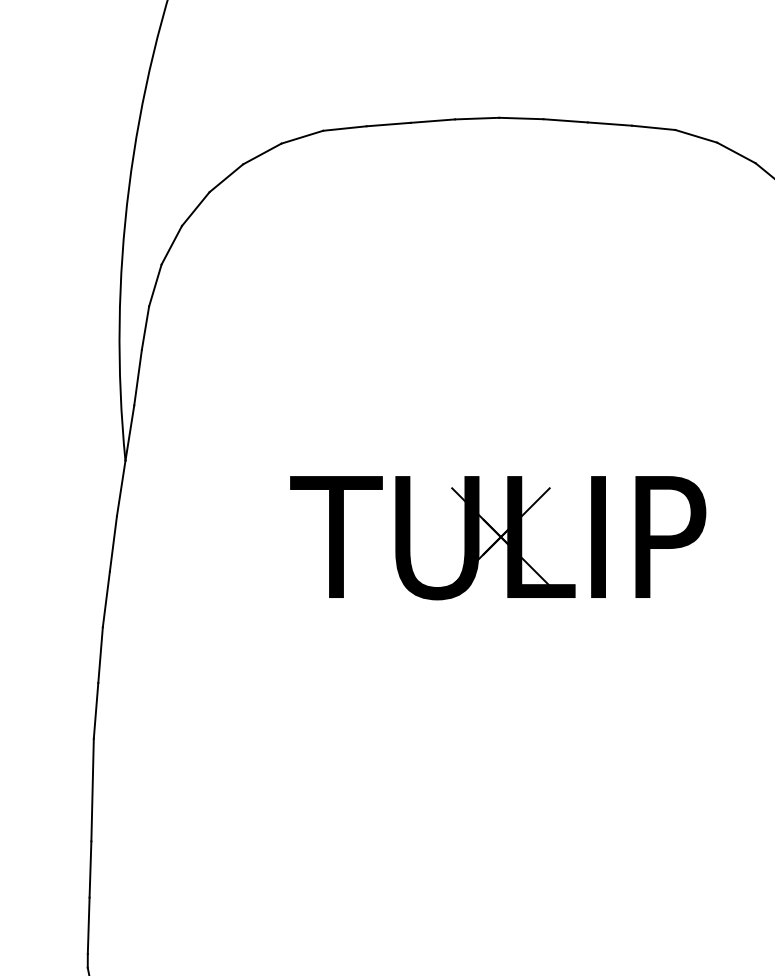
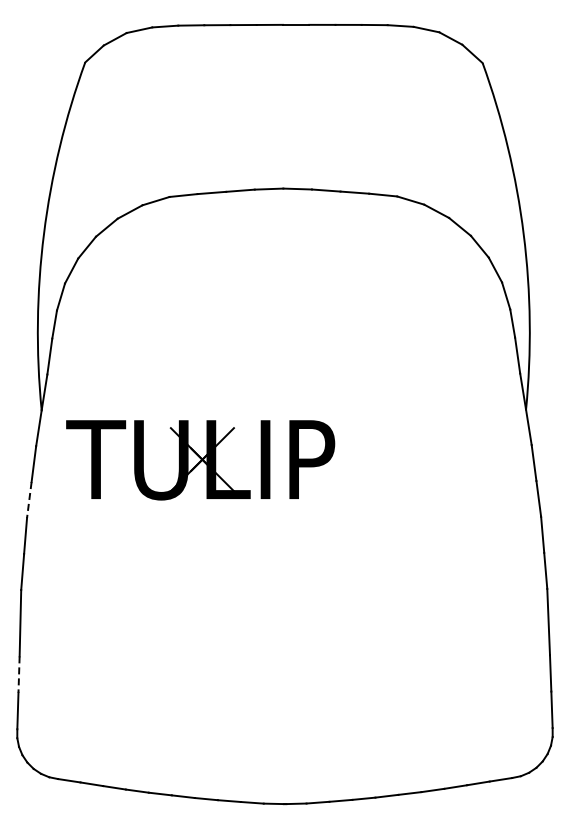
part: (497, 538) -> (200, 460), moved
line: (106, 600) -> (29, 500), solid -> dashed
line: (91, 870) -> (19, 675), solid -> dashed

